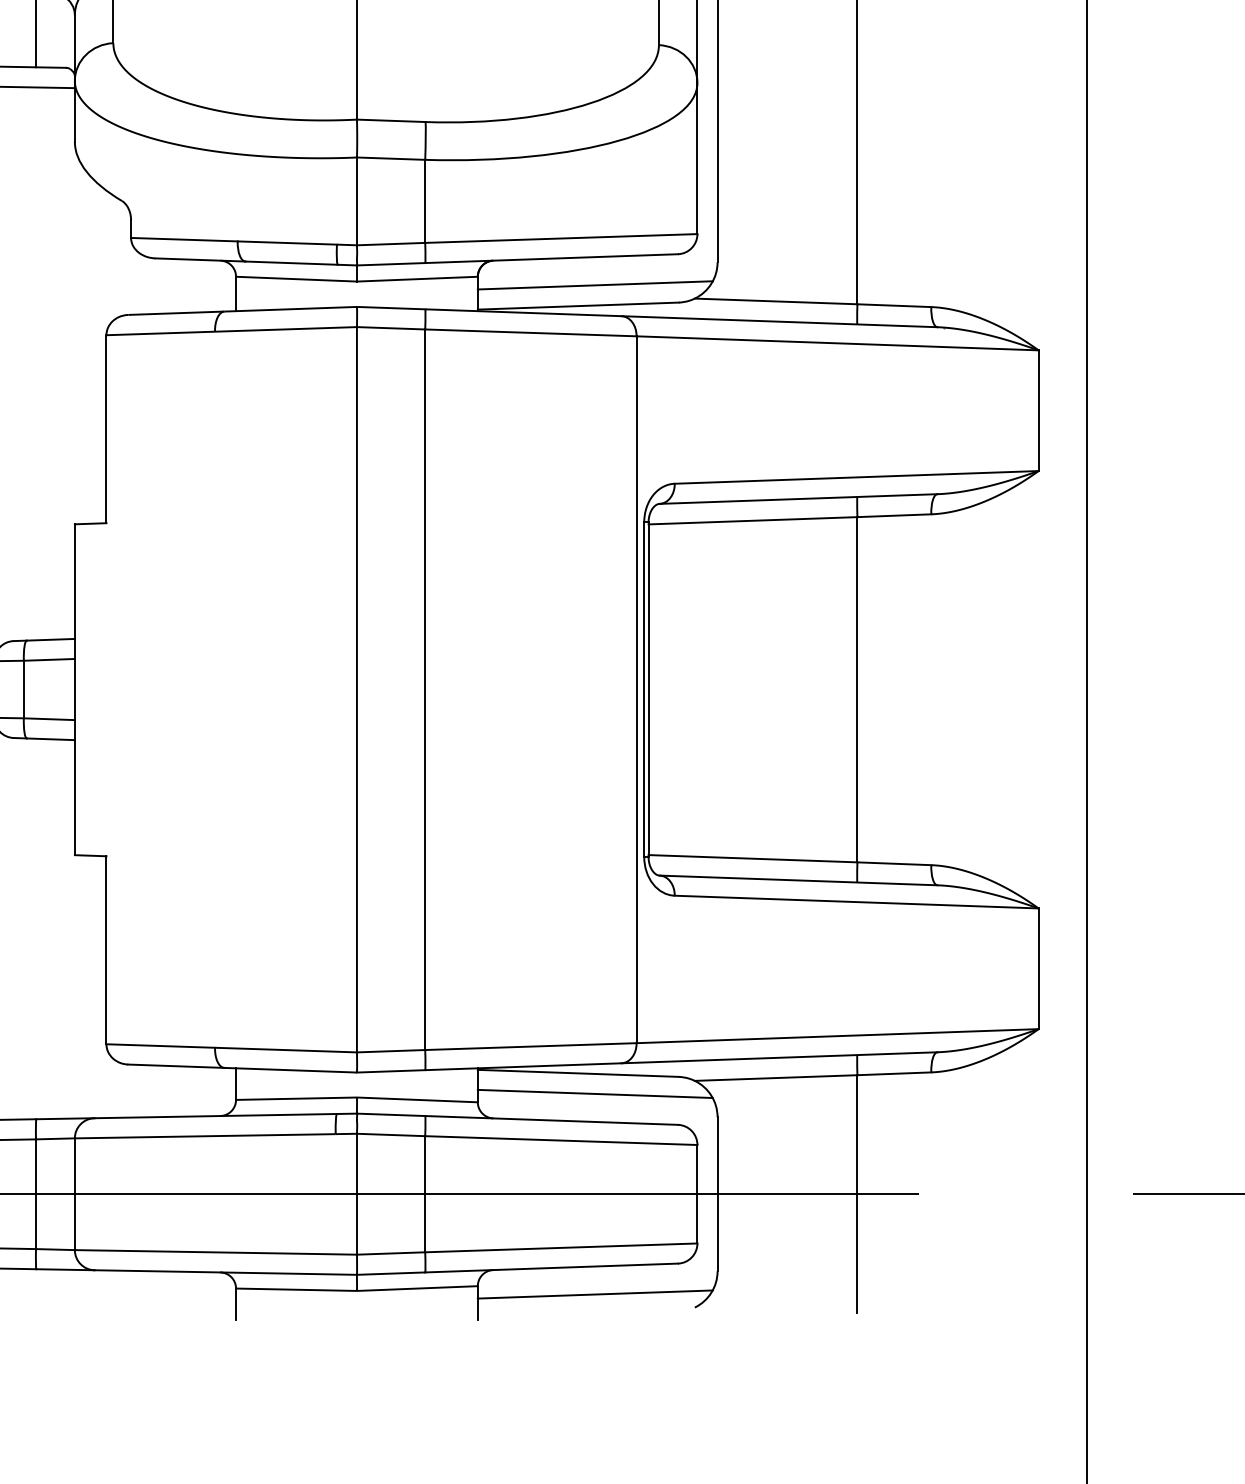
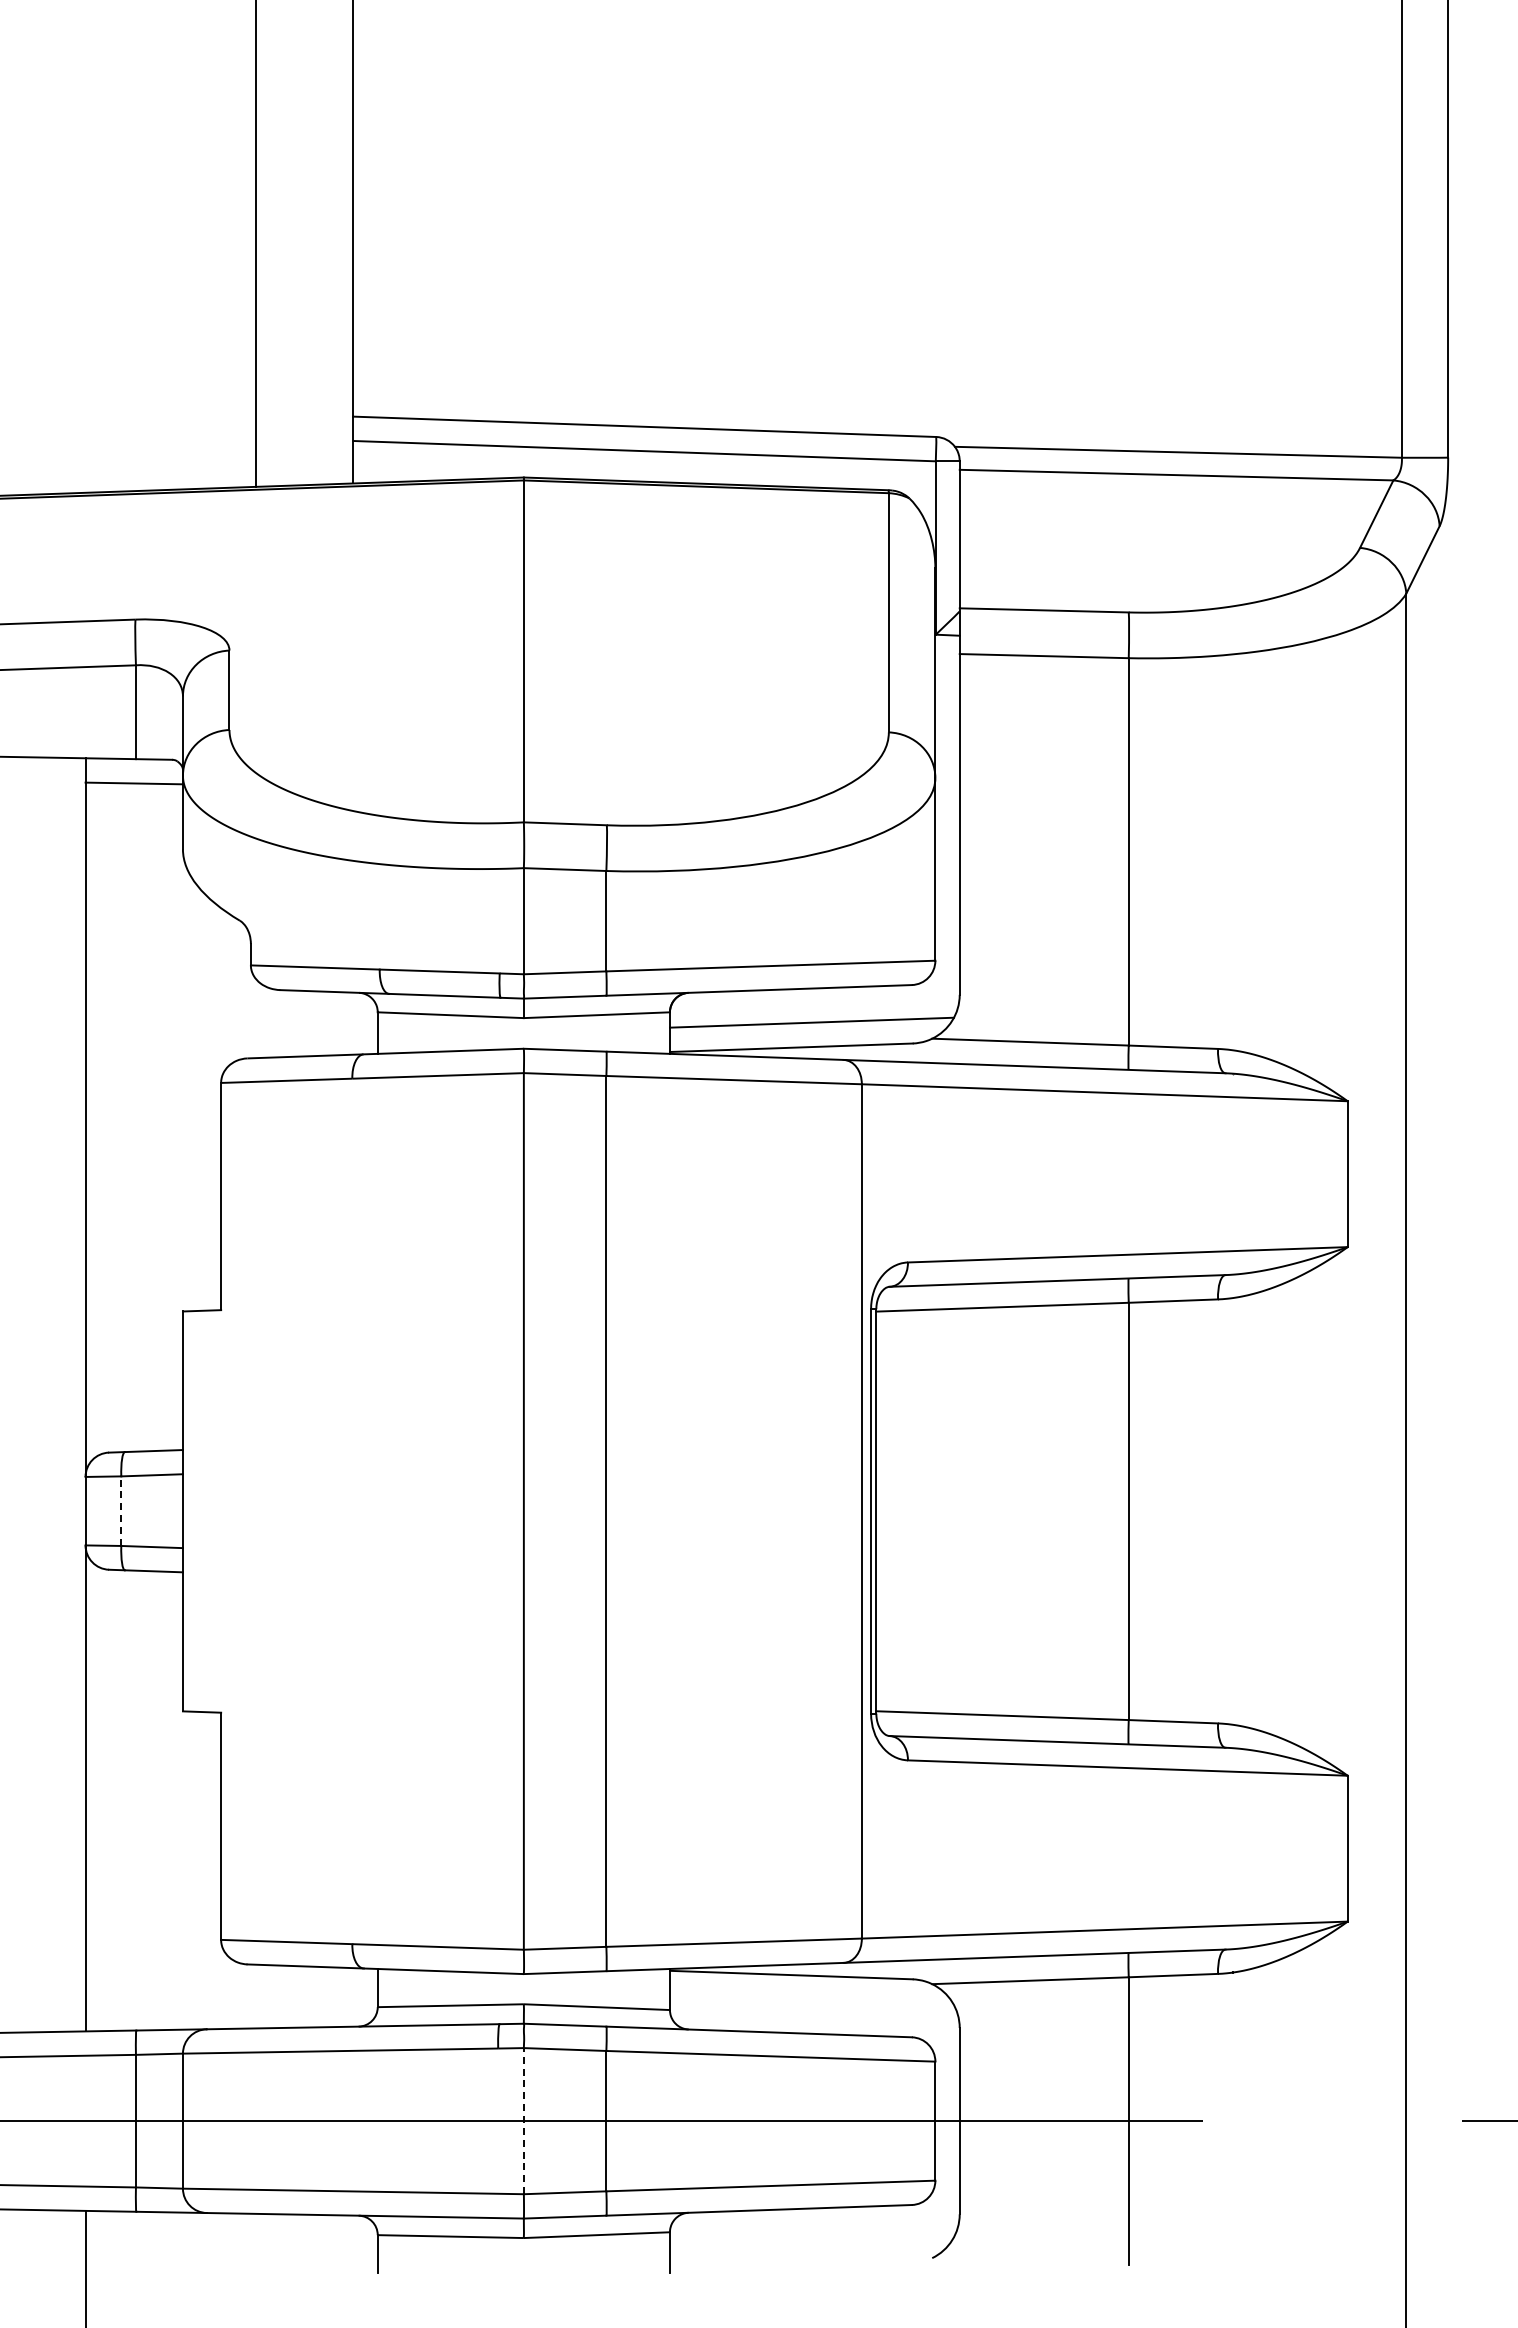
line: (24, 689) -> (121, 1511), solid -> dashed
line: (594, 1093) -> (811, 1999), removed
line: (356, 1193) -> (523, 2120), solid -> dashed
line: (594, 1294) -> (811, 2242), removed

